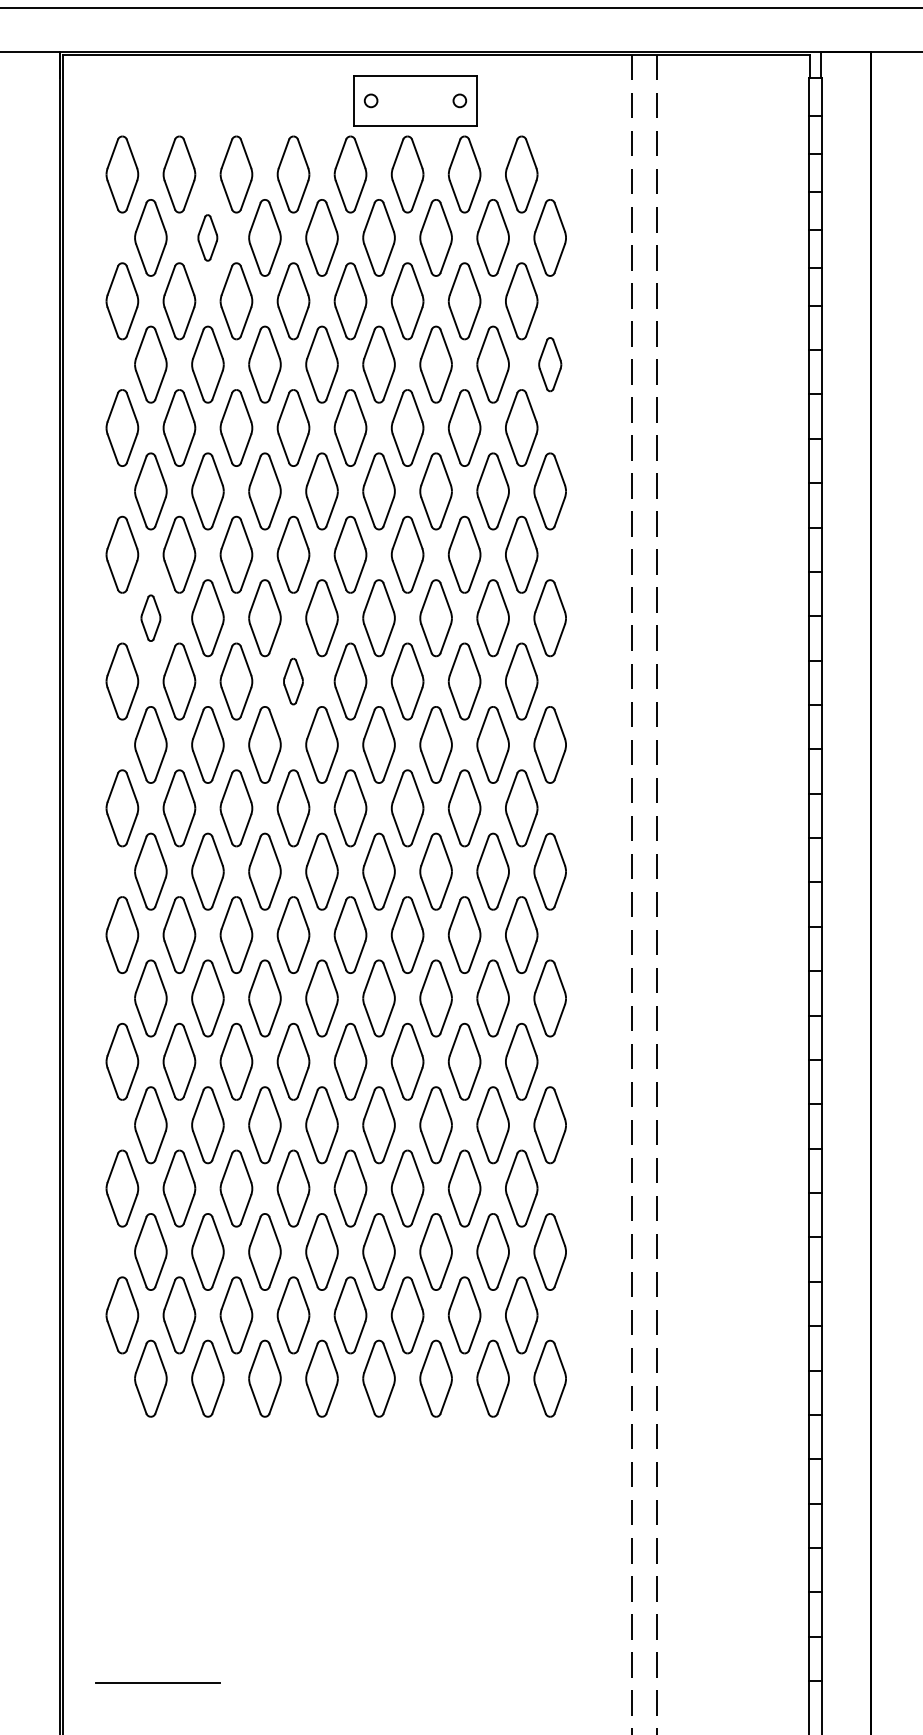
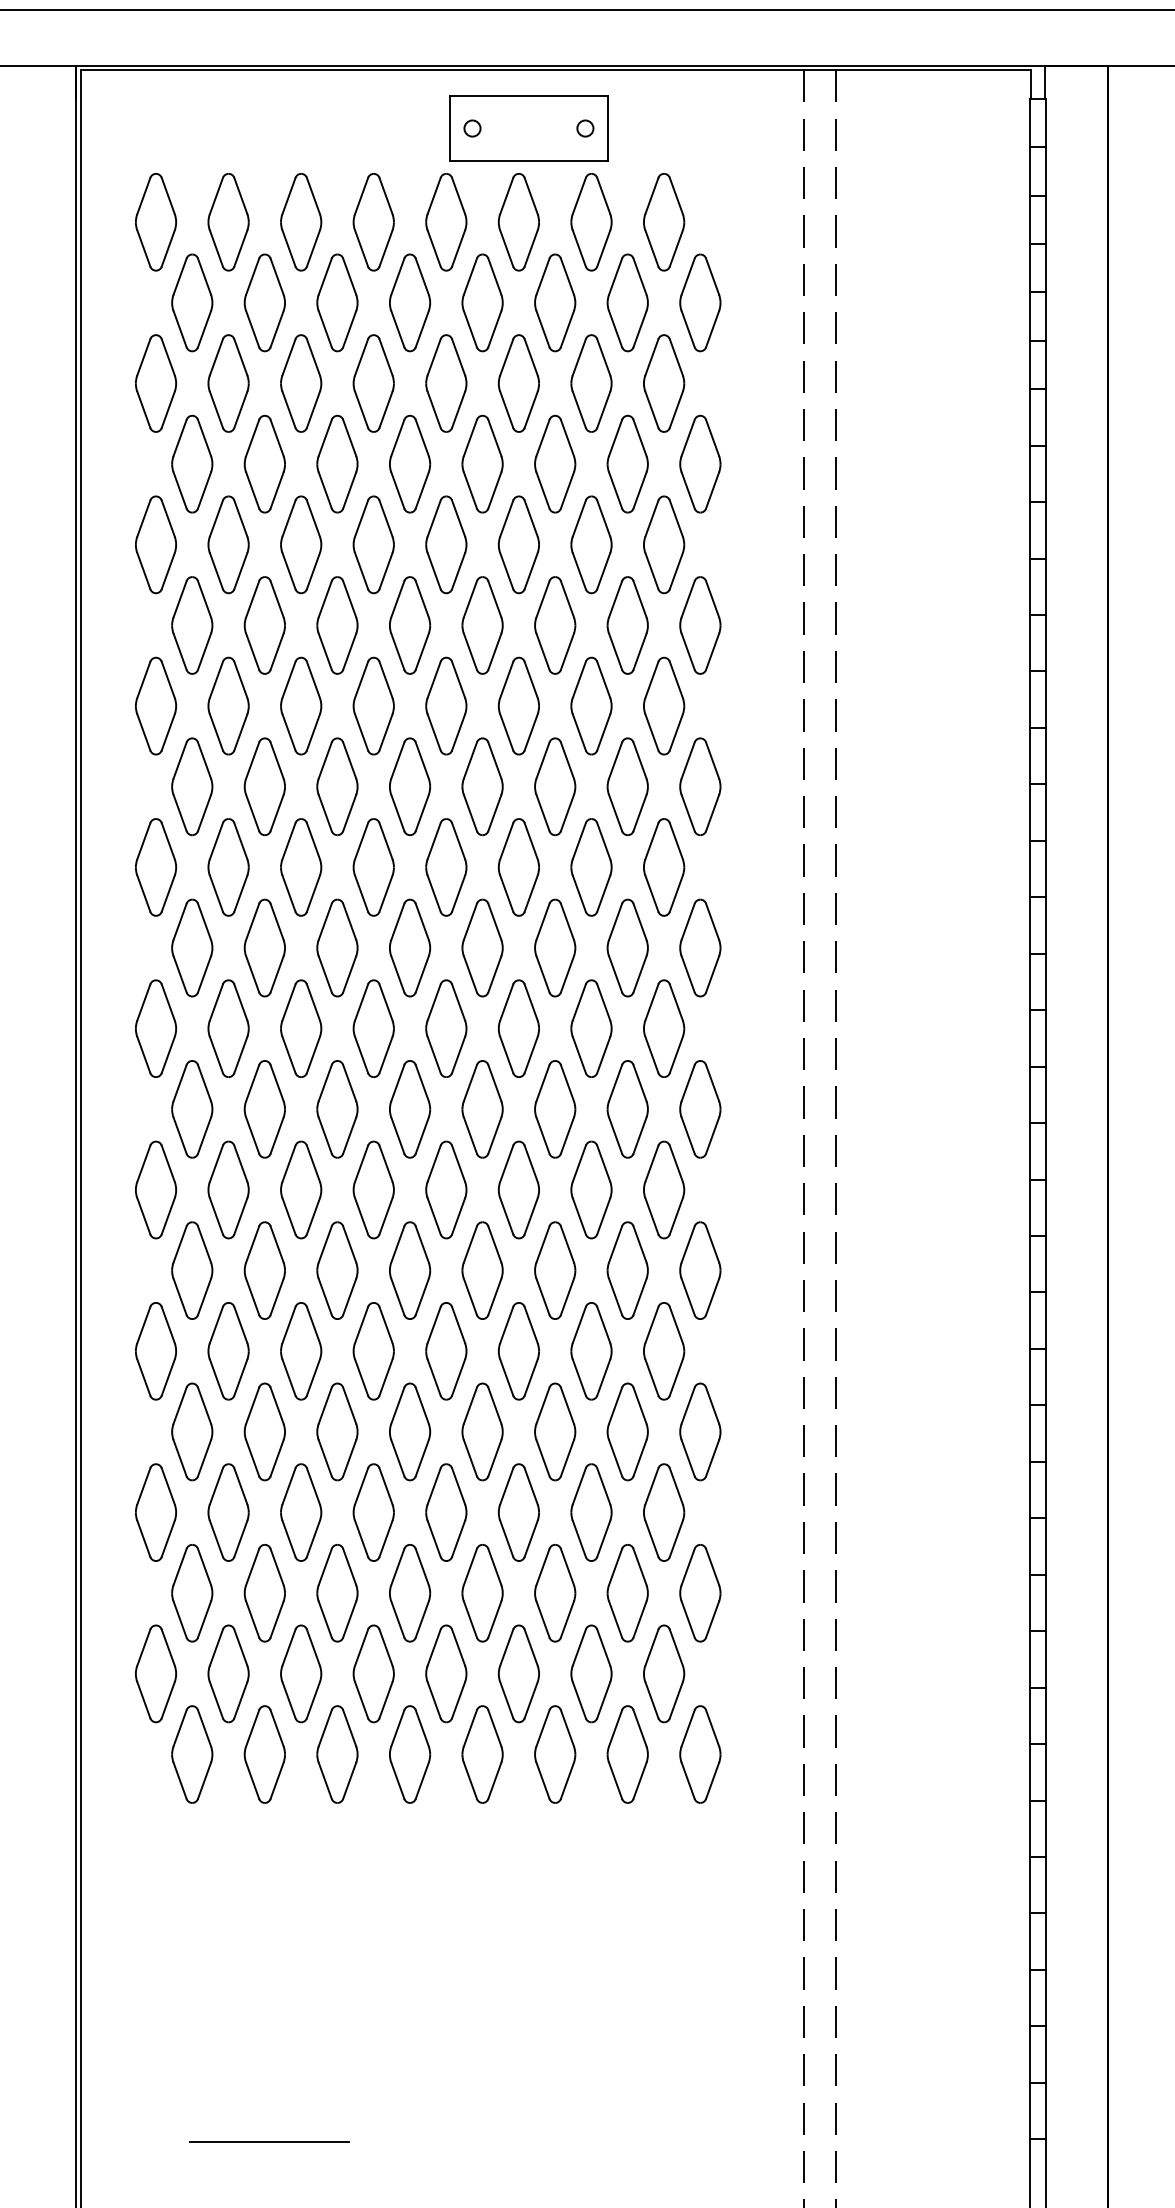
part: (207, 237) -> (264, 302), size x1.67
part: (550, 364) -> (700, 463), size x1.43
part: (151, 617) -> (192, 786), size x1.67
part: (293, 681) -> (373, 867), size x1.67
line: (158, 1682) -> (269, 2141), moved

